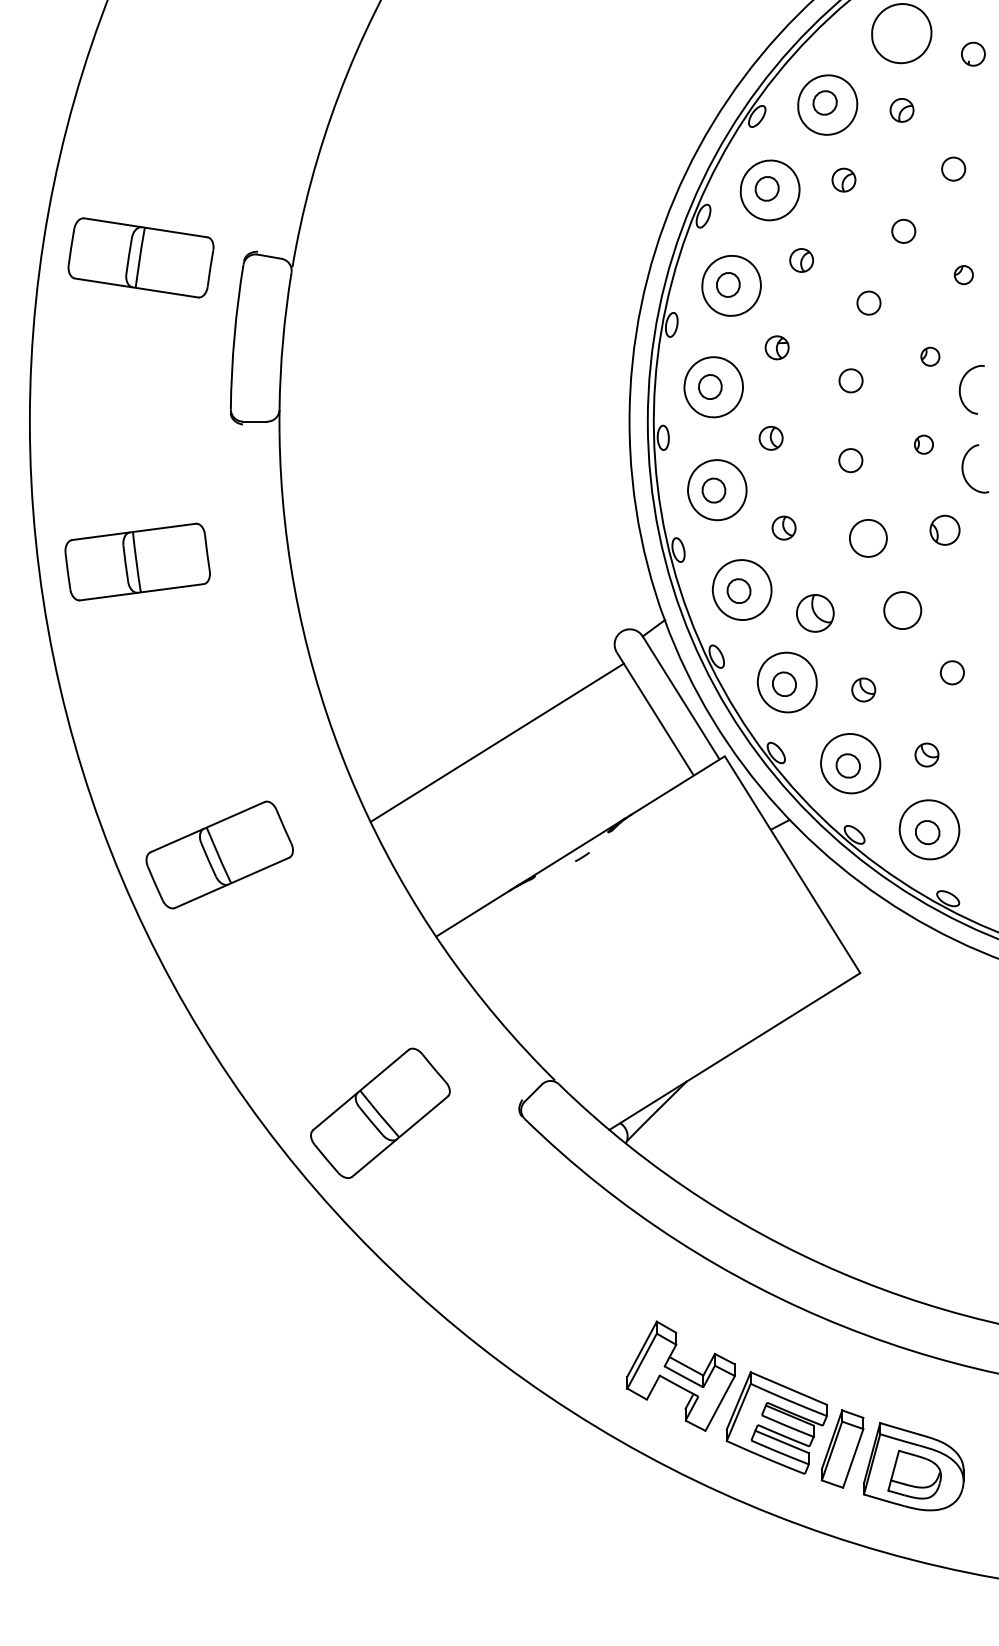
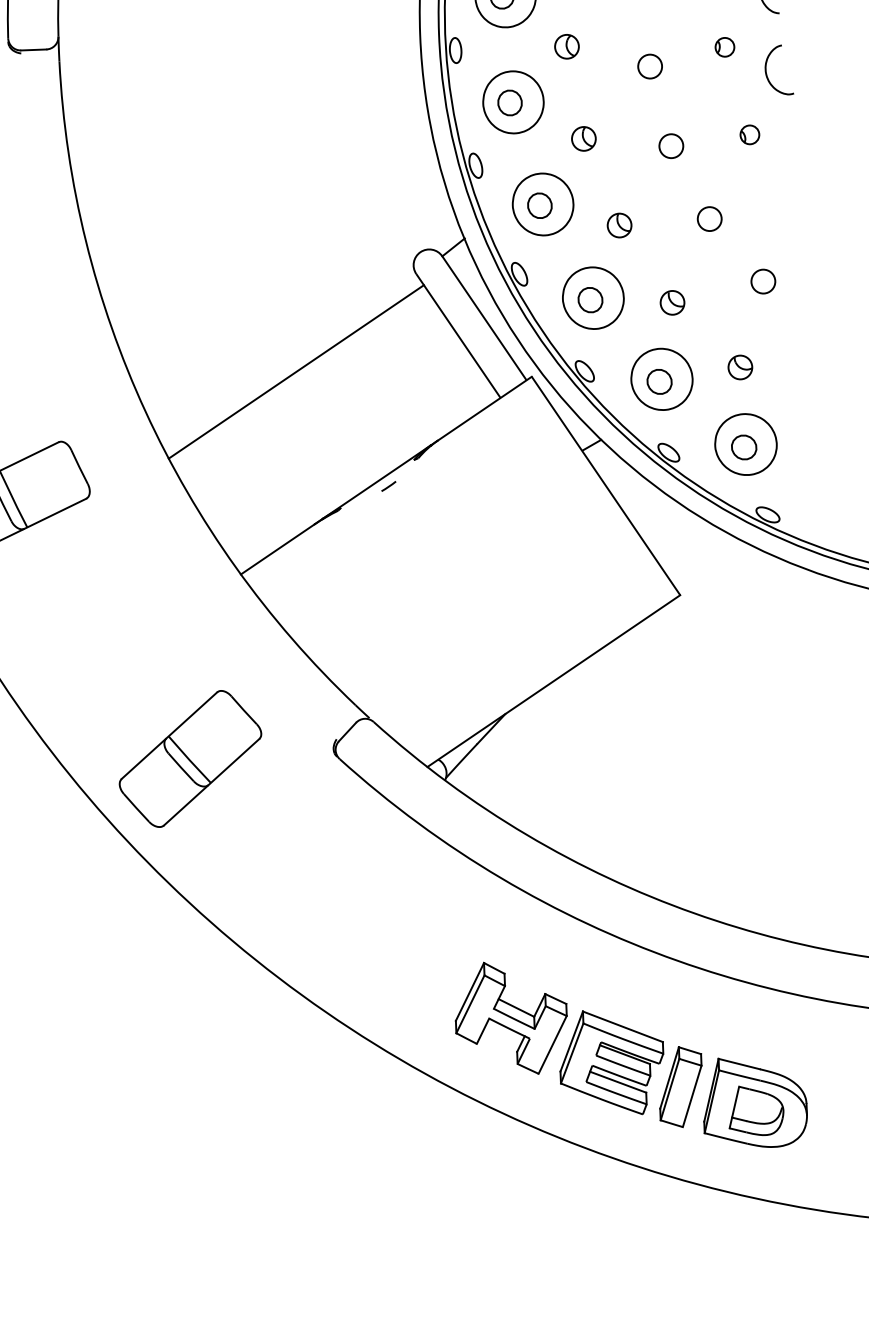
part: (944, 530) -> (749, 135), size x0.62
circle: (867, 537) -> (670, 145), size x0.62
circle: (902, 609) -> (709, 218), size x0.62
part: (815, 612) -> (619, 224), size x0.62

